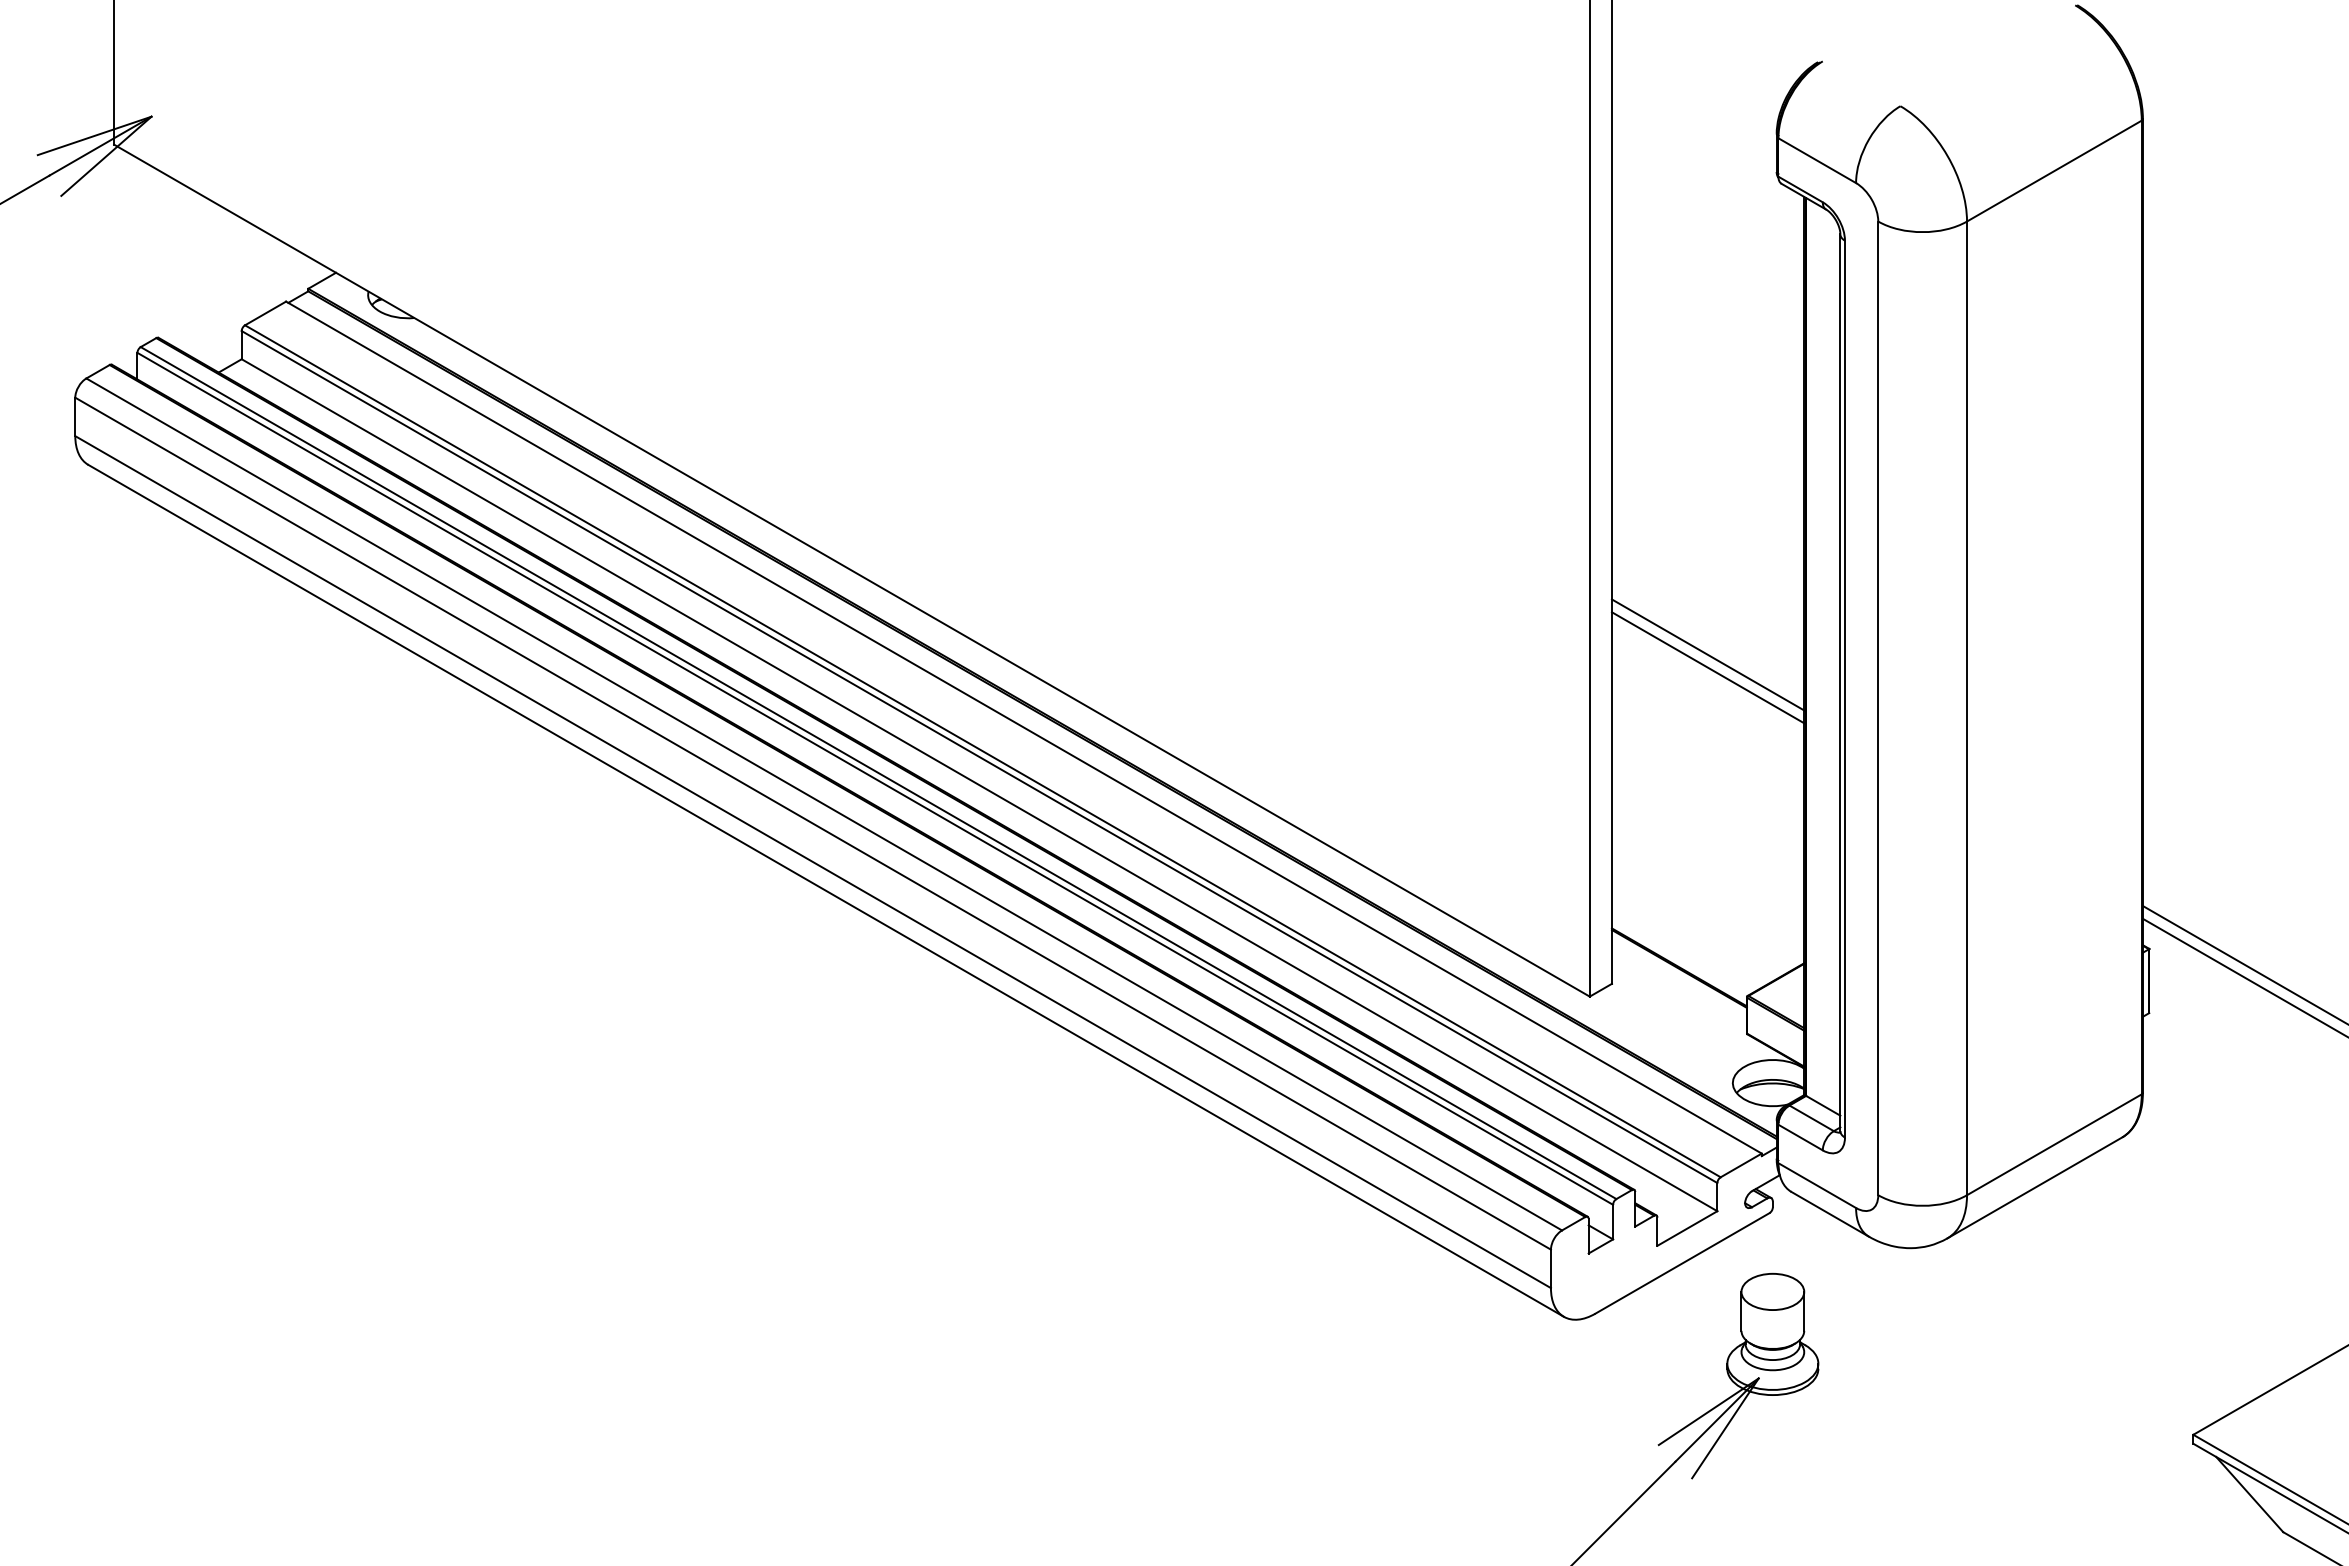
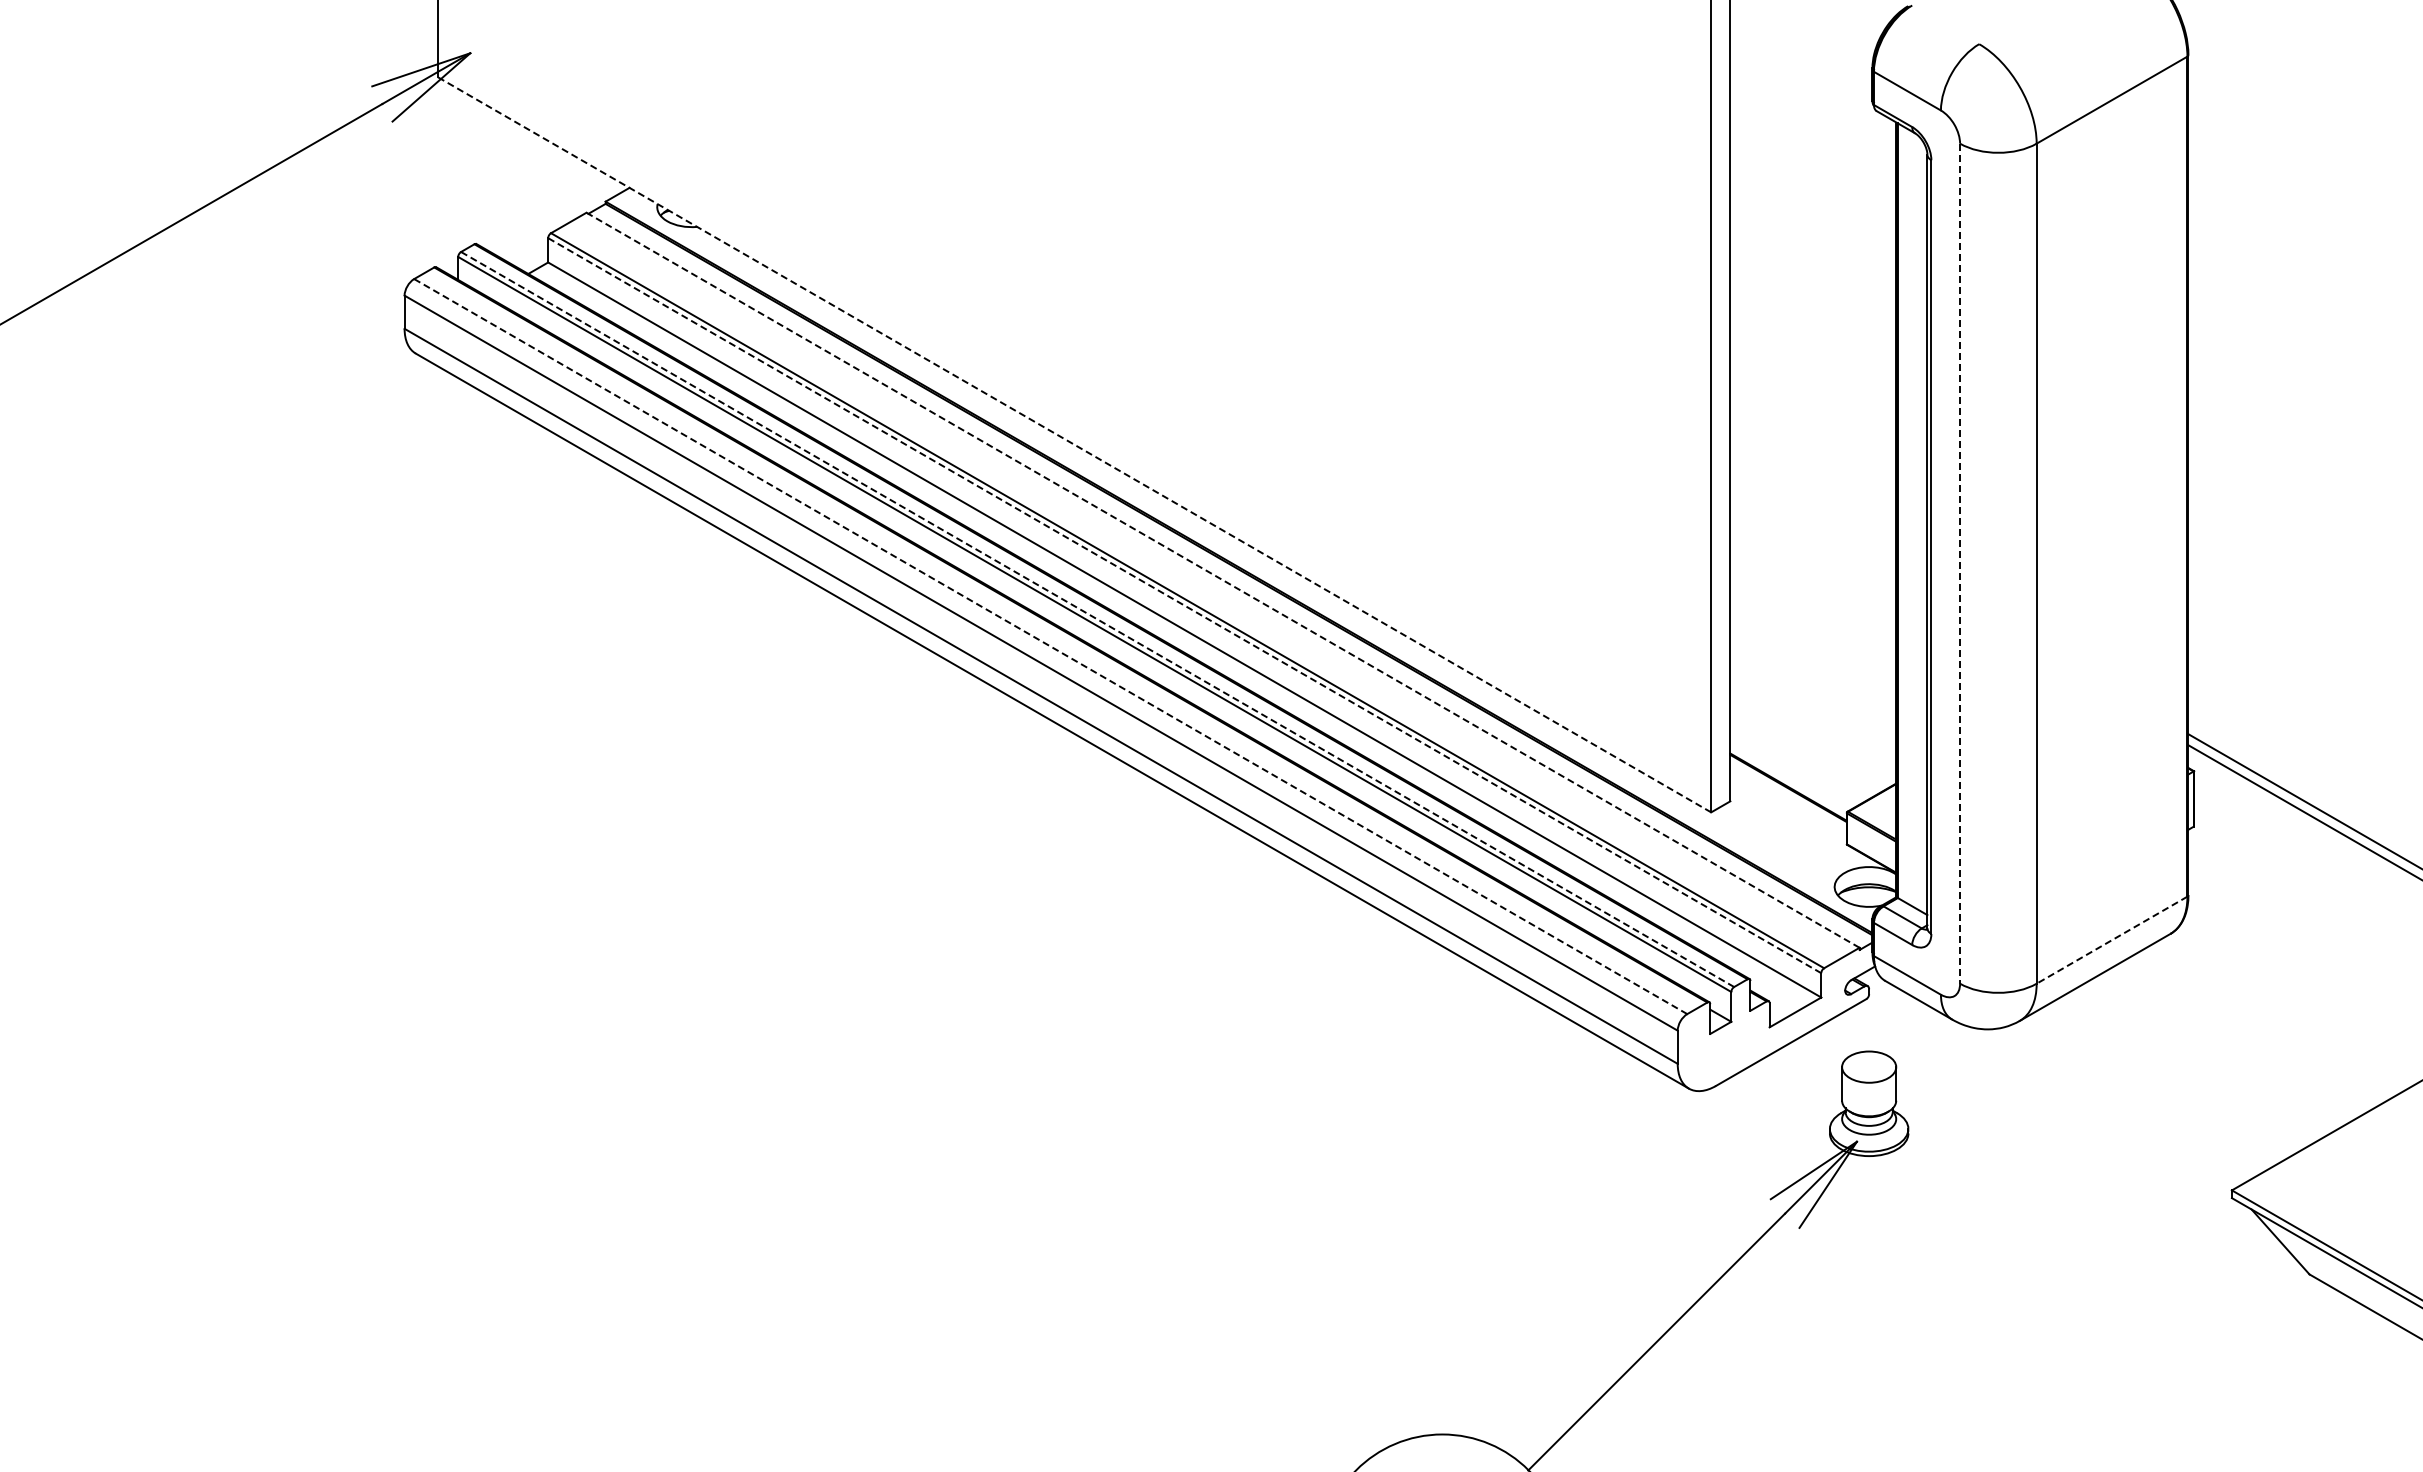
line: (851, 570) -> (1074, 444), solid -> dashed
line: (1708, 654) -> (1813, 517), removed
line: (1708, 667) -> (1813, 528), removed
line: (1878, 709) -> (1960, 564), solid -> dashed
line: (1023, 727) -> (1222, 580), solid -> dashed
line: (979, 756) -> (1184, 605), solid -> dashed
line: (878, 773) -> (1097, 619), solid -> dashed
line: (823, 804) -> (1050, 646), solid -> dashed
line: (2053, 1145) -> (2111, 940), solid -> dashed

